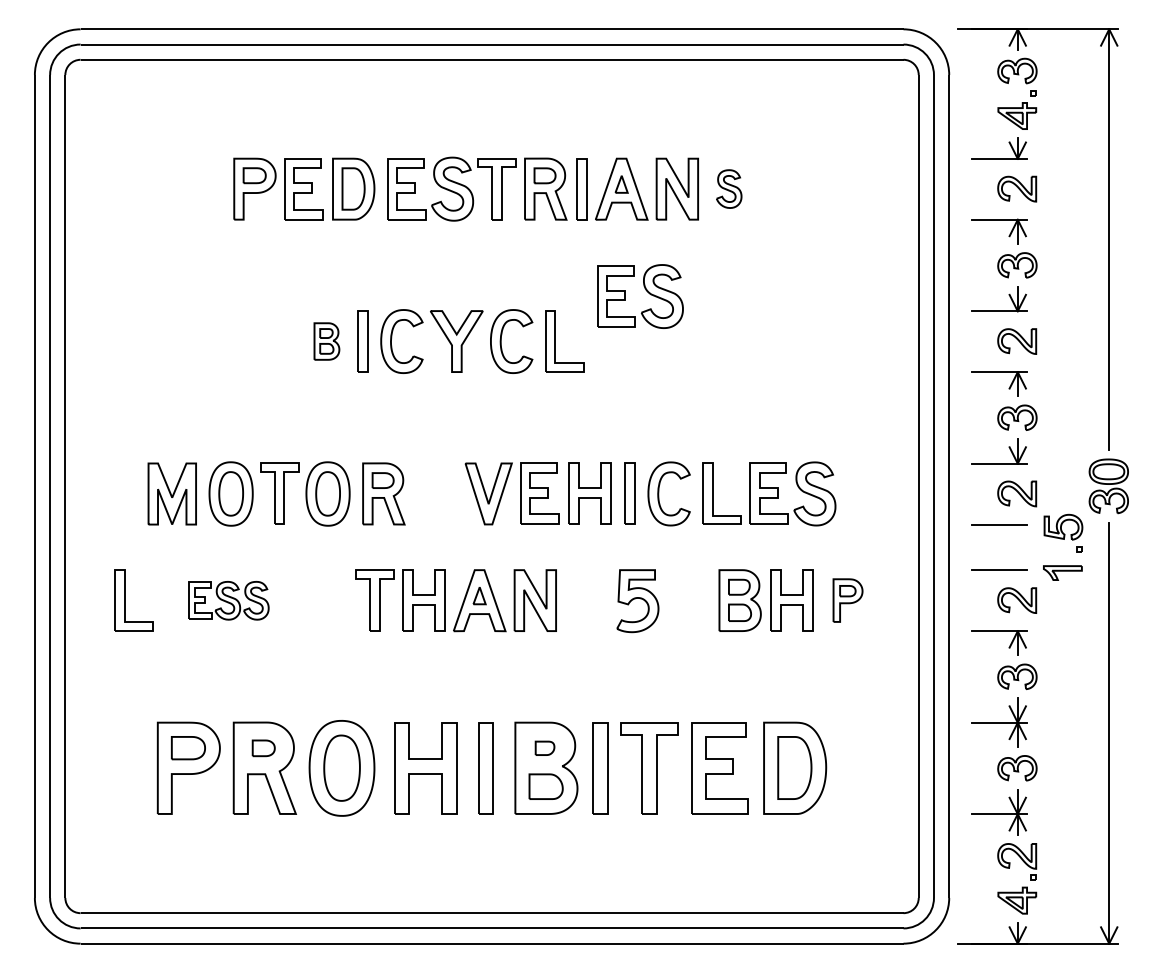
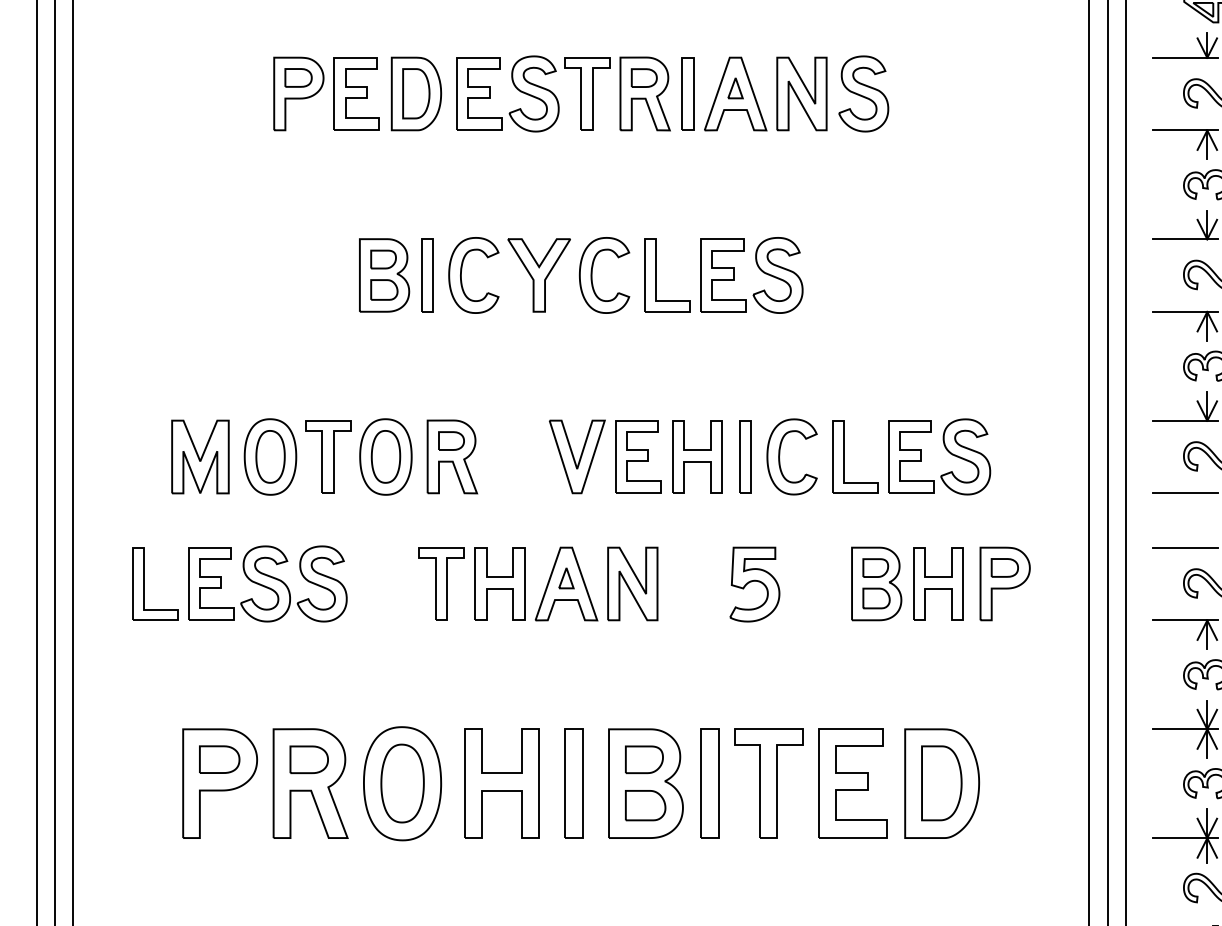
part: (728, 188) -> (862, 93), size x1.67
part: (645, 290) -> (758, 268), moved
part: (326, 341) -> (384, 275), size x1.67
part: (228, 600) -> (267, 583), size x1.67
part: (847, 600) -> (1004, 583), size x1.43
part: (263, 748) -> (309, 760), size x1.43
part: (544, 748) -> (643, 760), size x1.67

